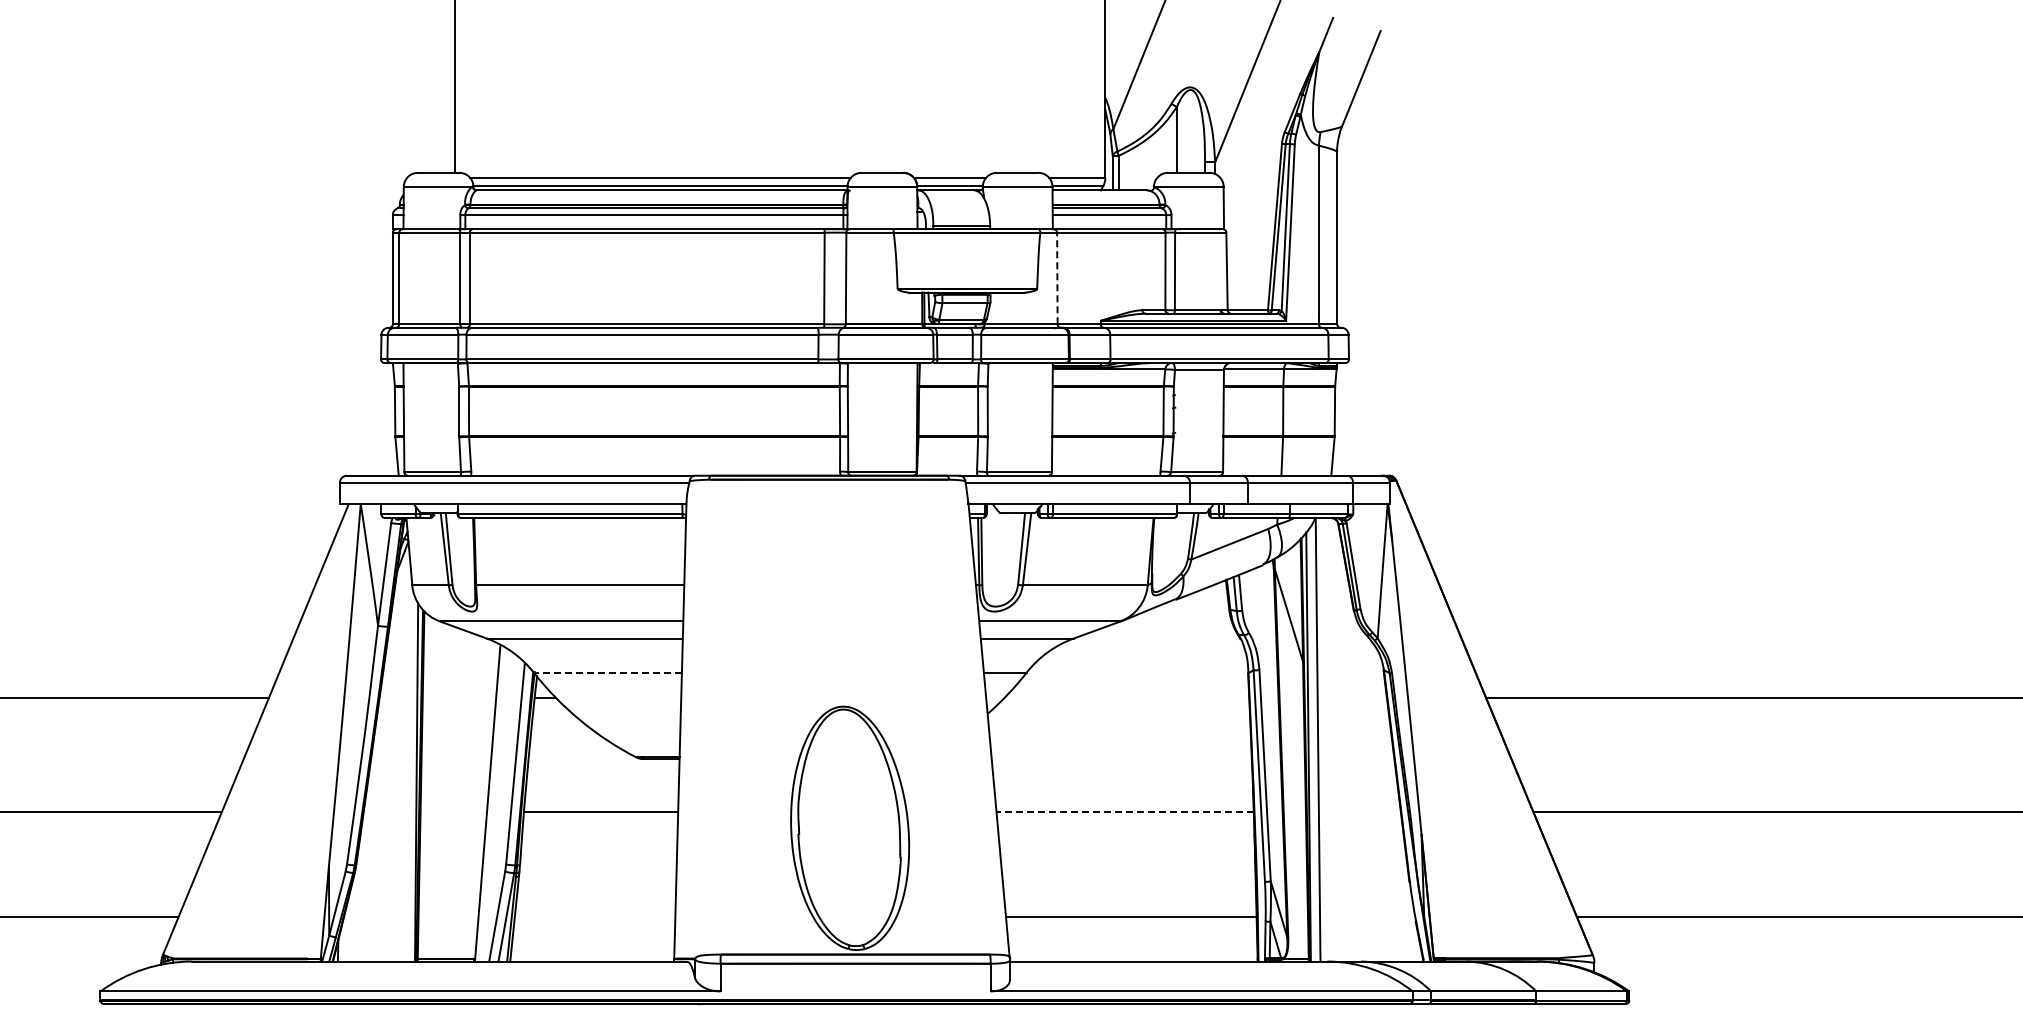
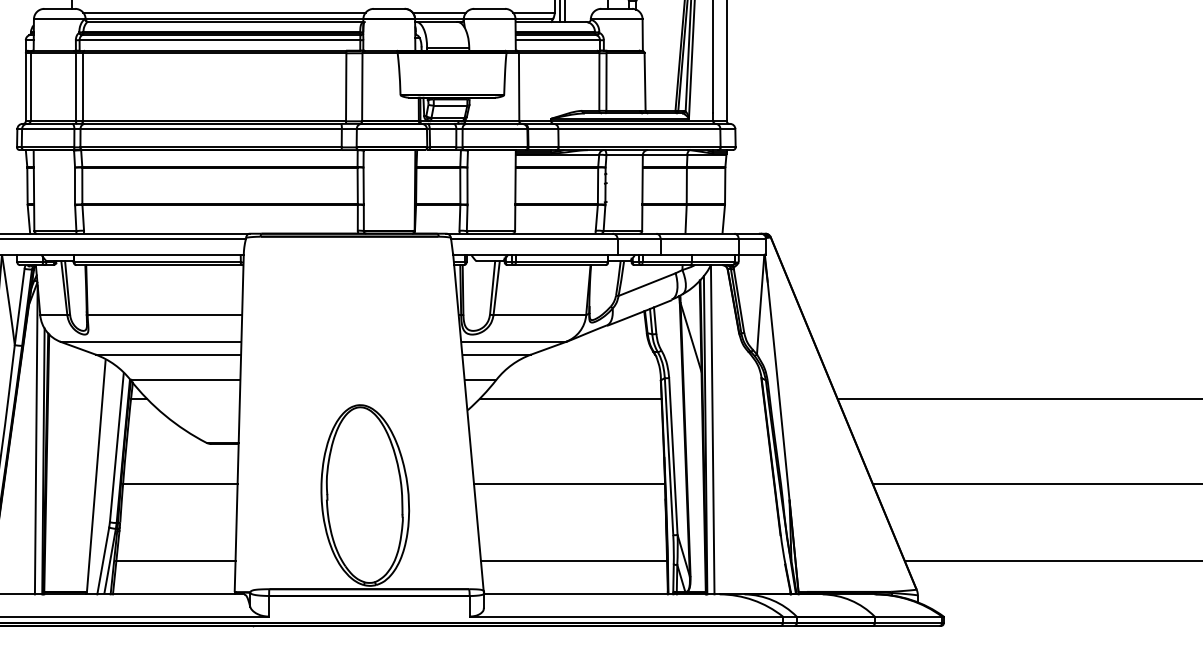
line: (1057, 278) -> (519, 87), dashed -> solid
line: (607, 672) -> (185, 379), dashed -> solid
line: (1126, 697) -> (570, 398), added
line: (406, 753) -> (35, 439), added
line: (1125, 812) -> (569, 483), dashed -> solid
line: (594, 916) -> (175, 560), added

